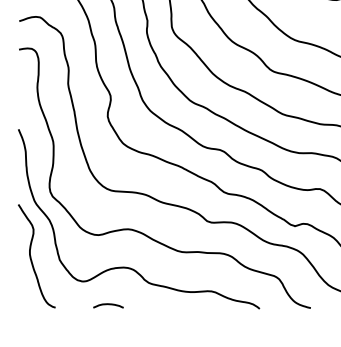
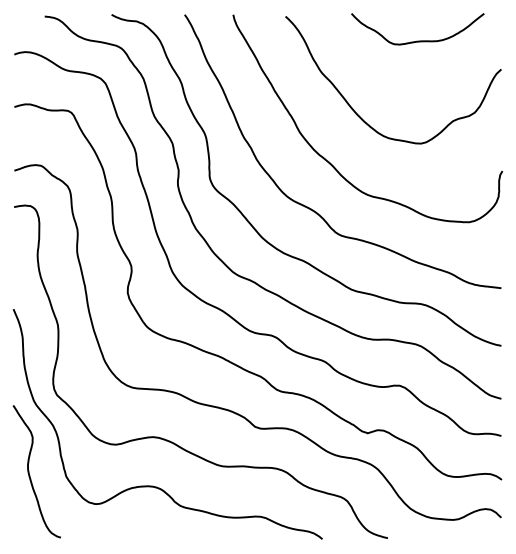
curve: (108, 305) -> (128, 534), removed

